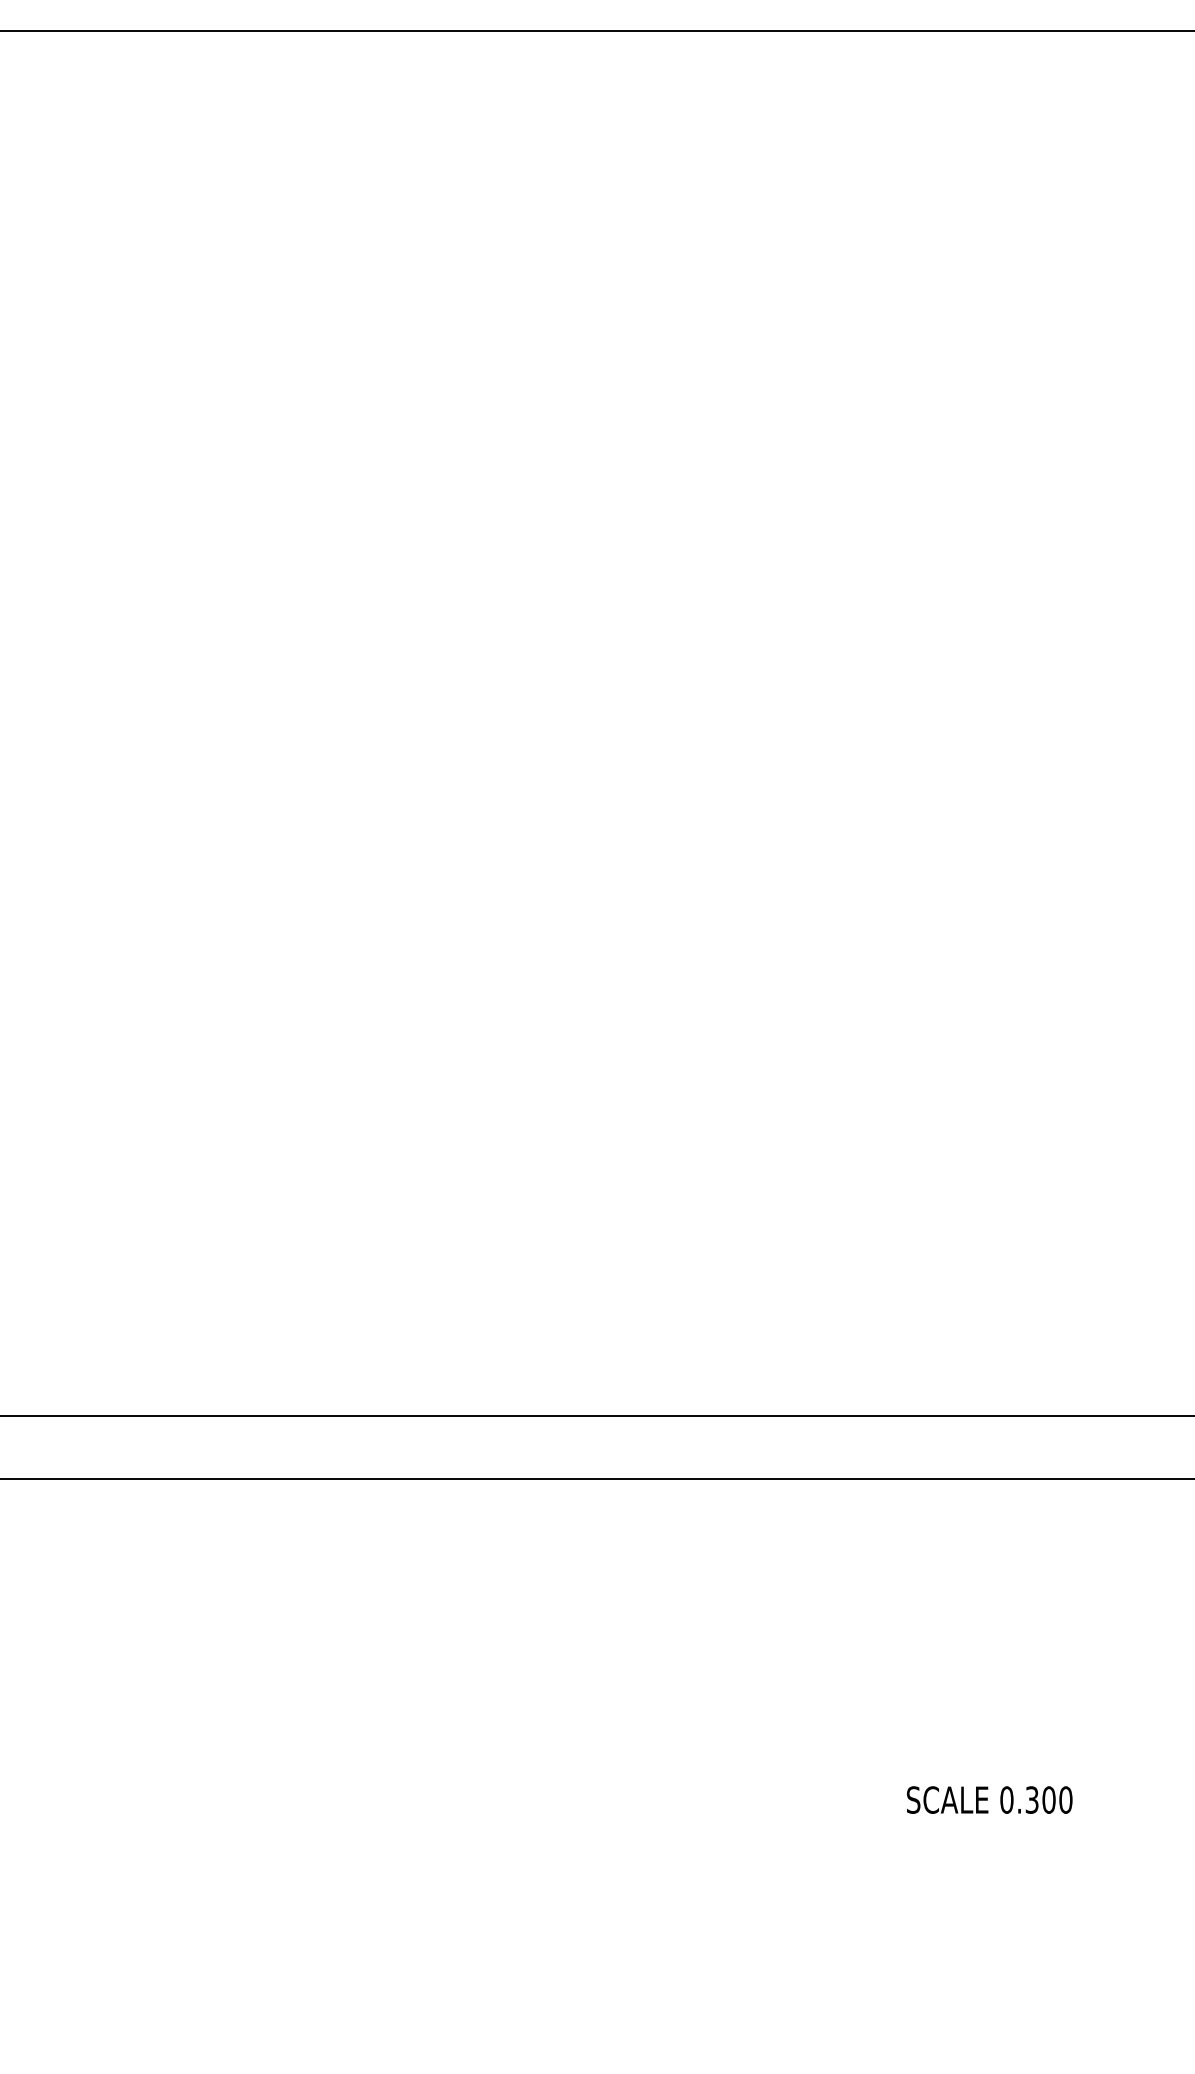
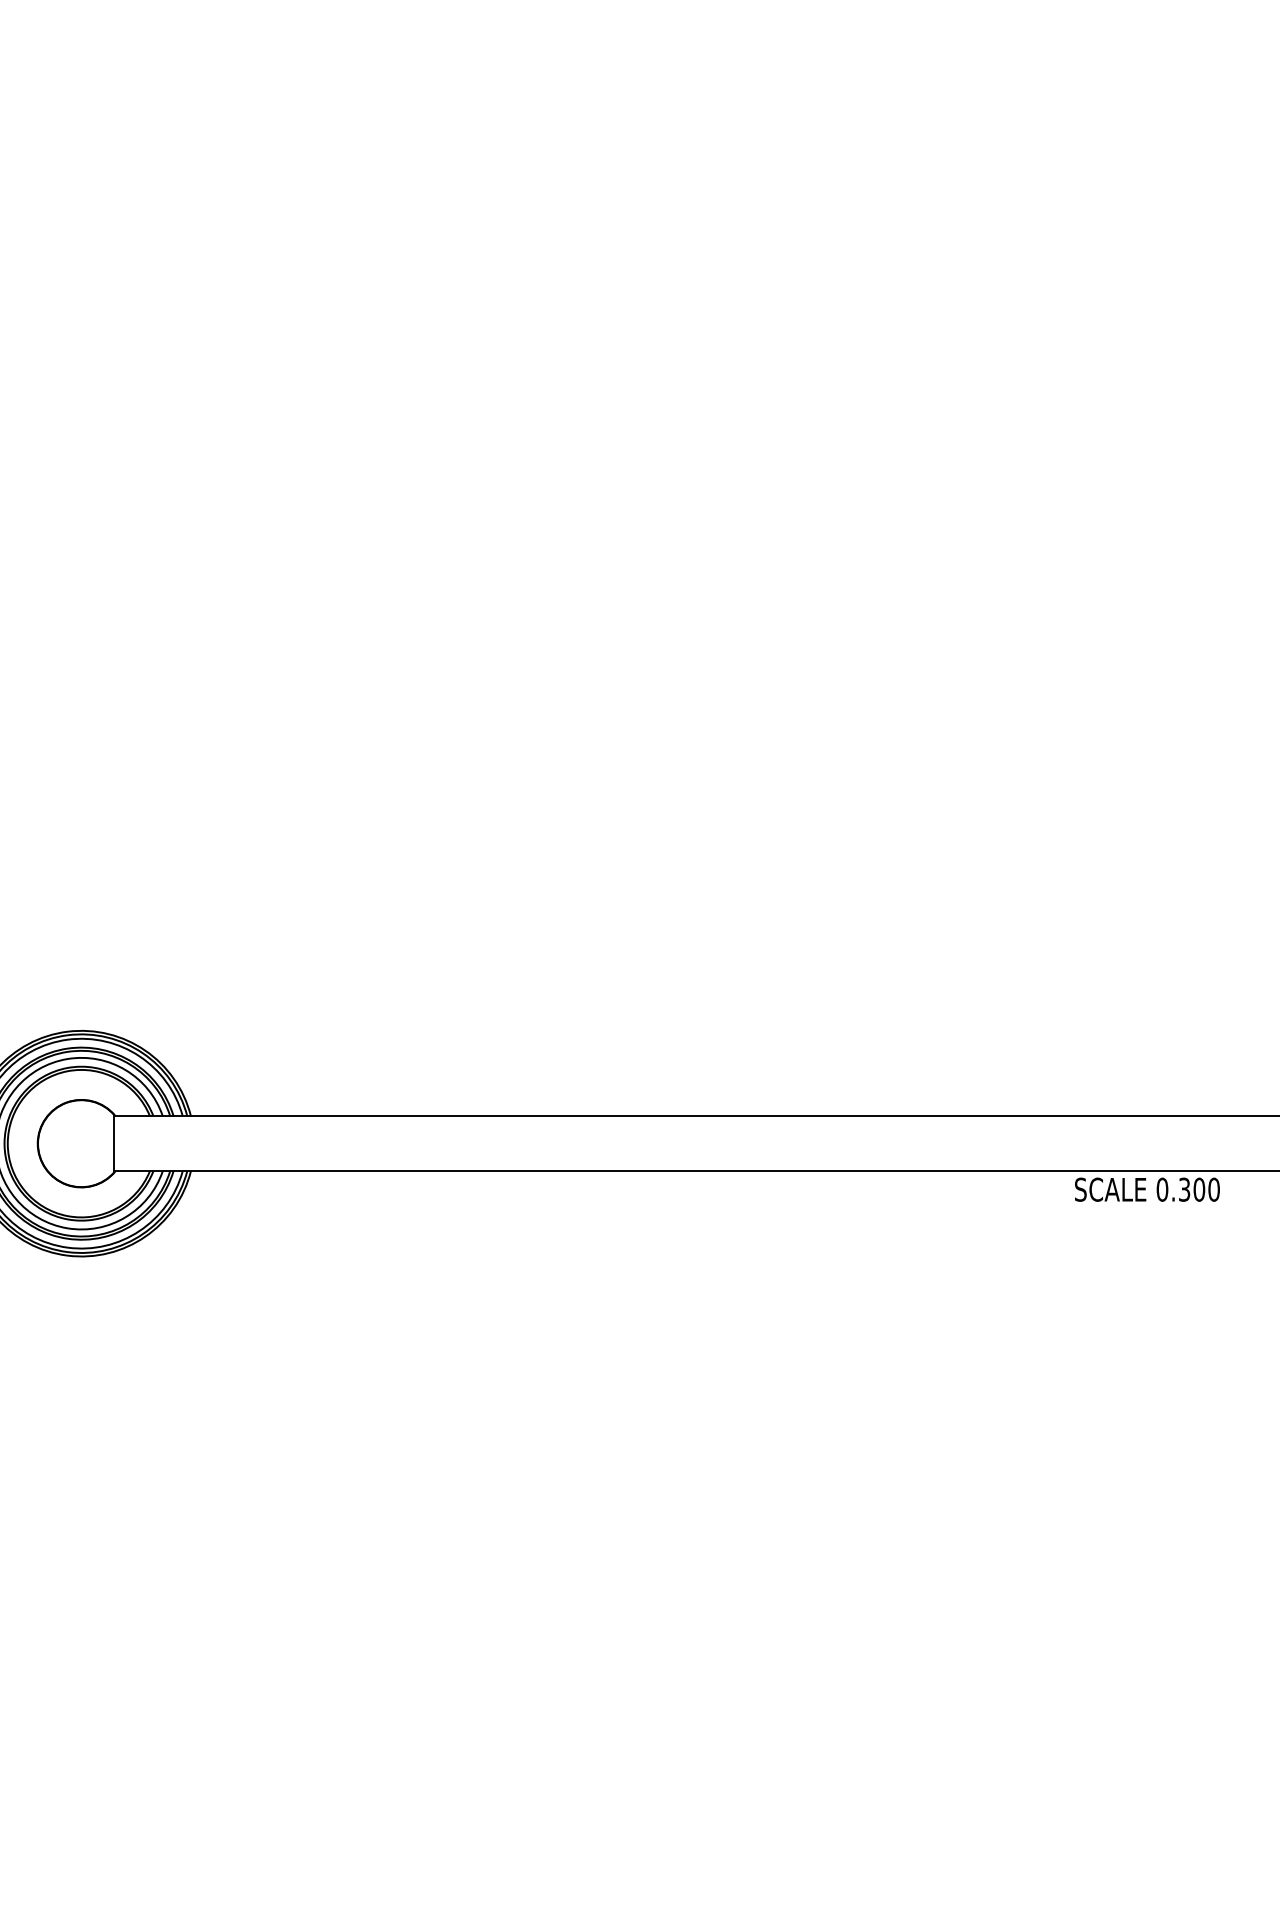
text: (989, 1799) -> (1147, 1189), moved

